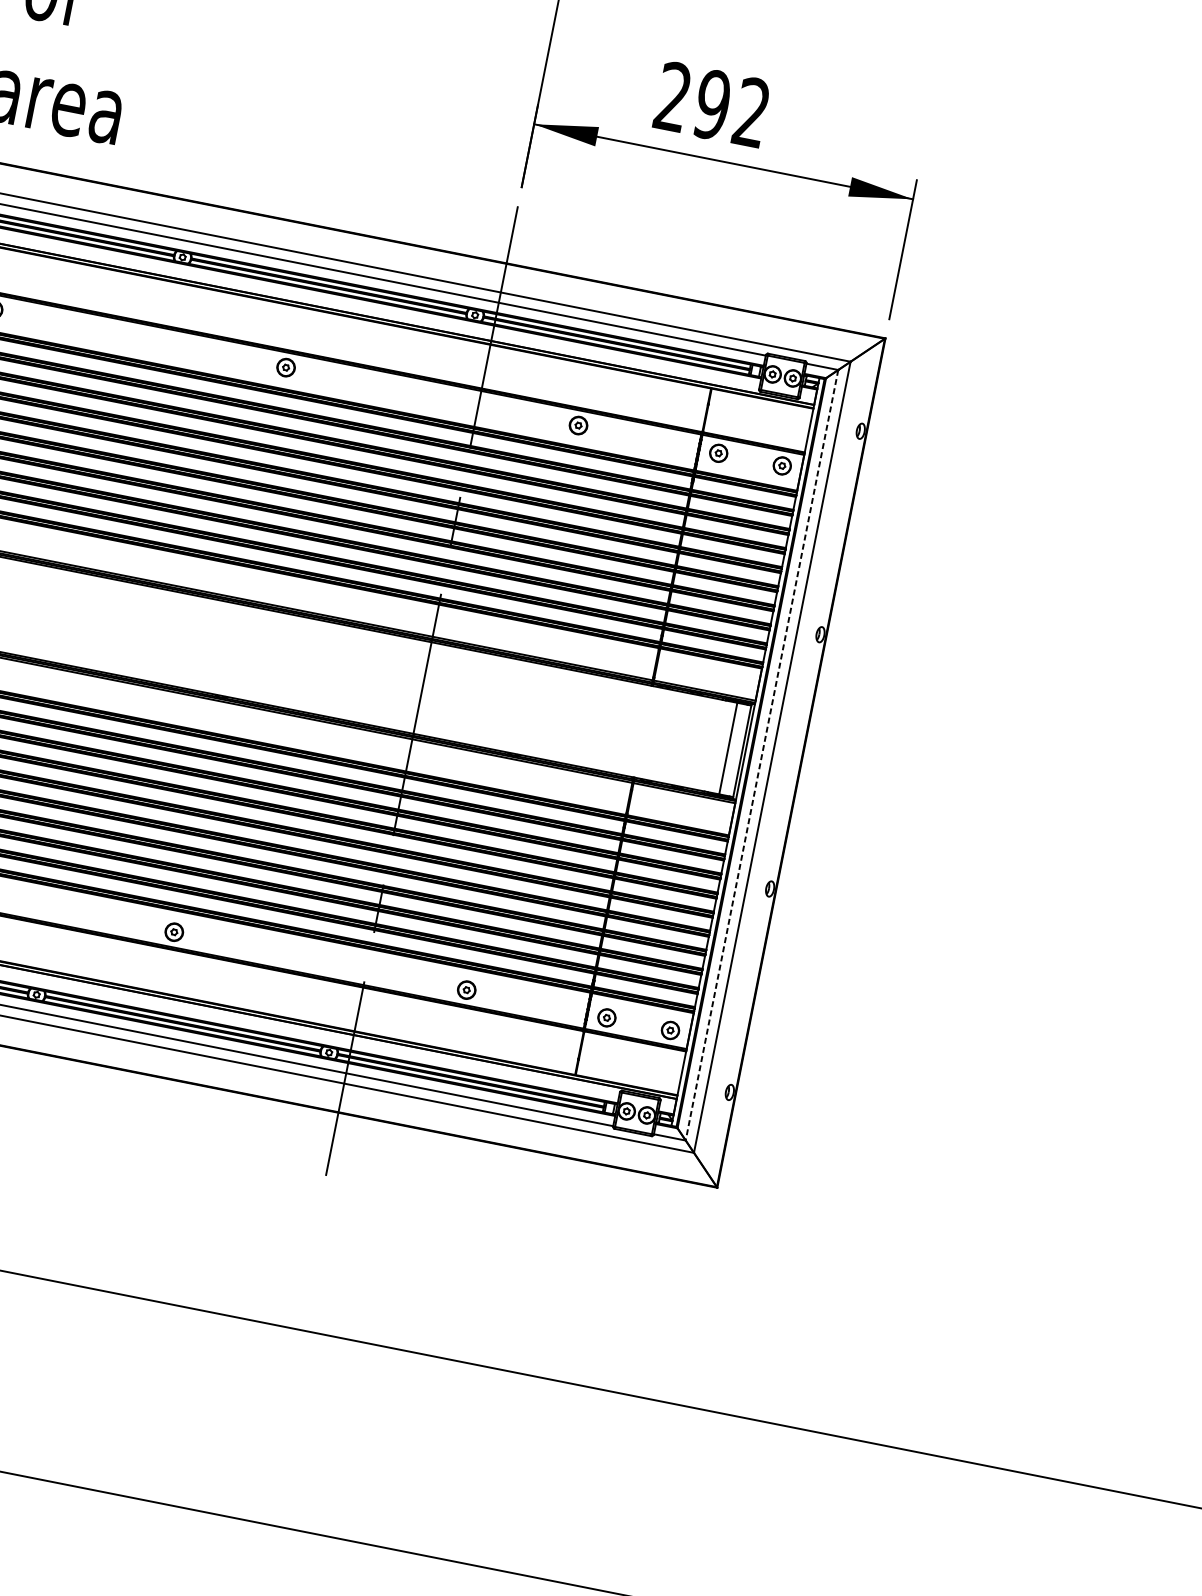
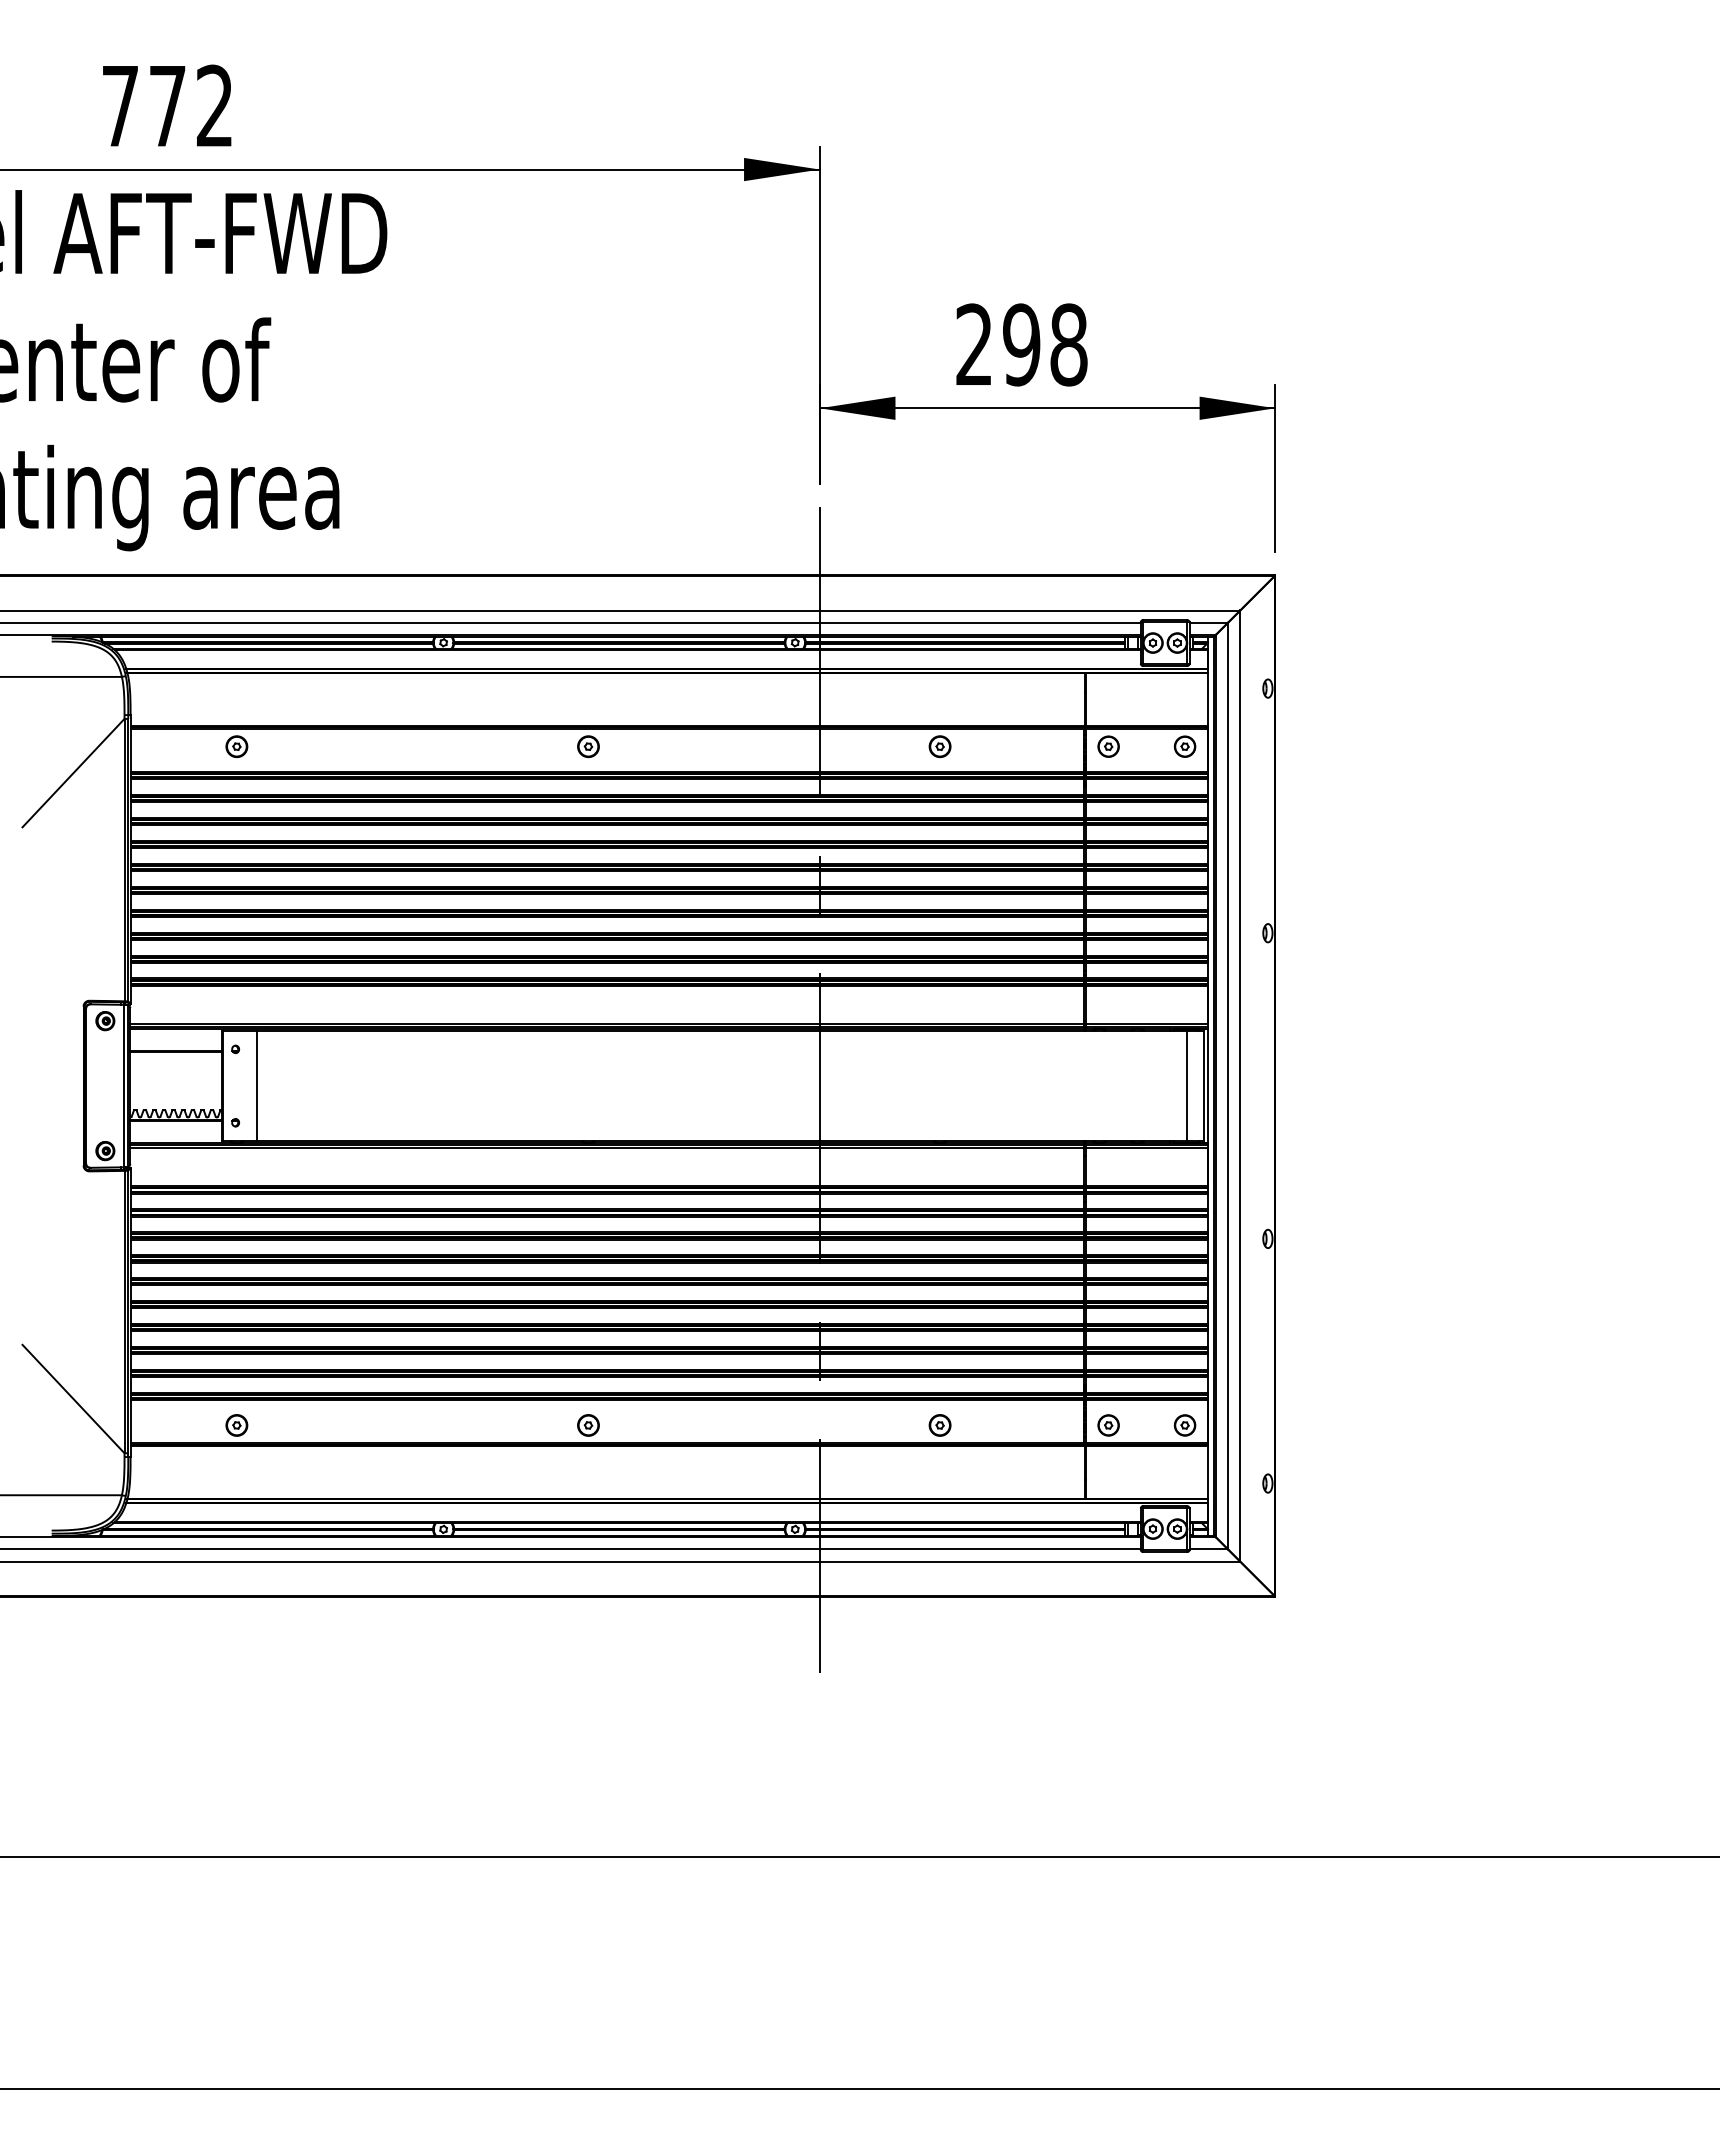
text: (751, 112) -> (1068, 344), 292 -> 298
line: (761, 755) -> (1227, 1086), dashed -> solid

